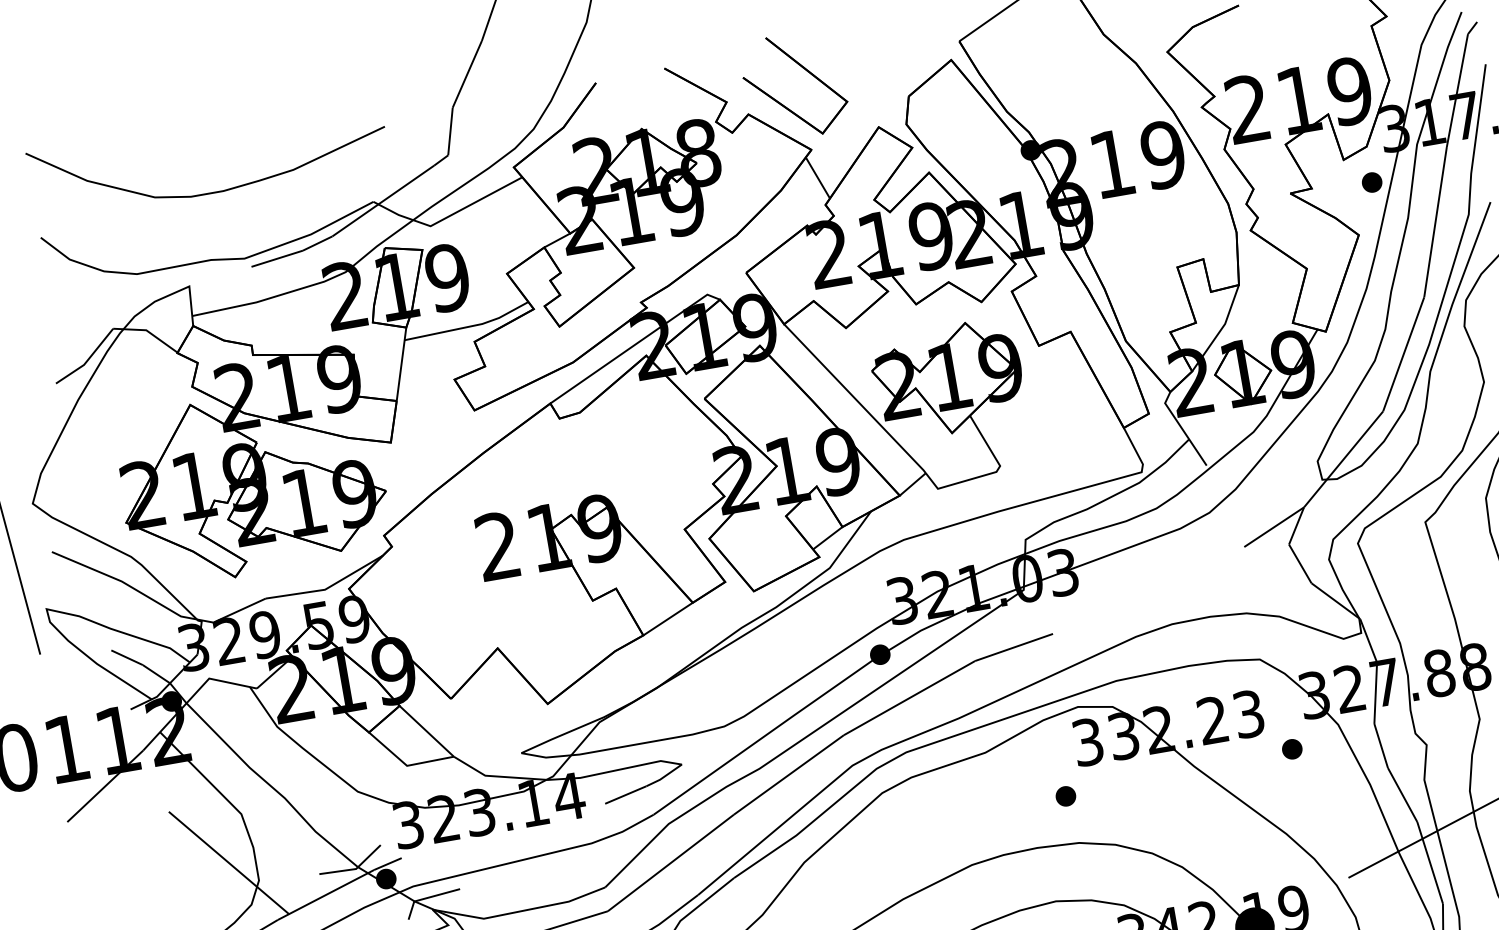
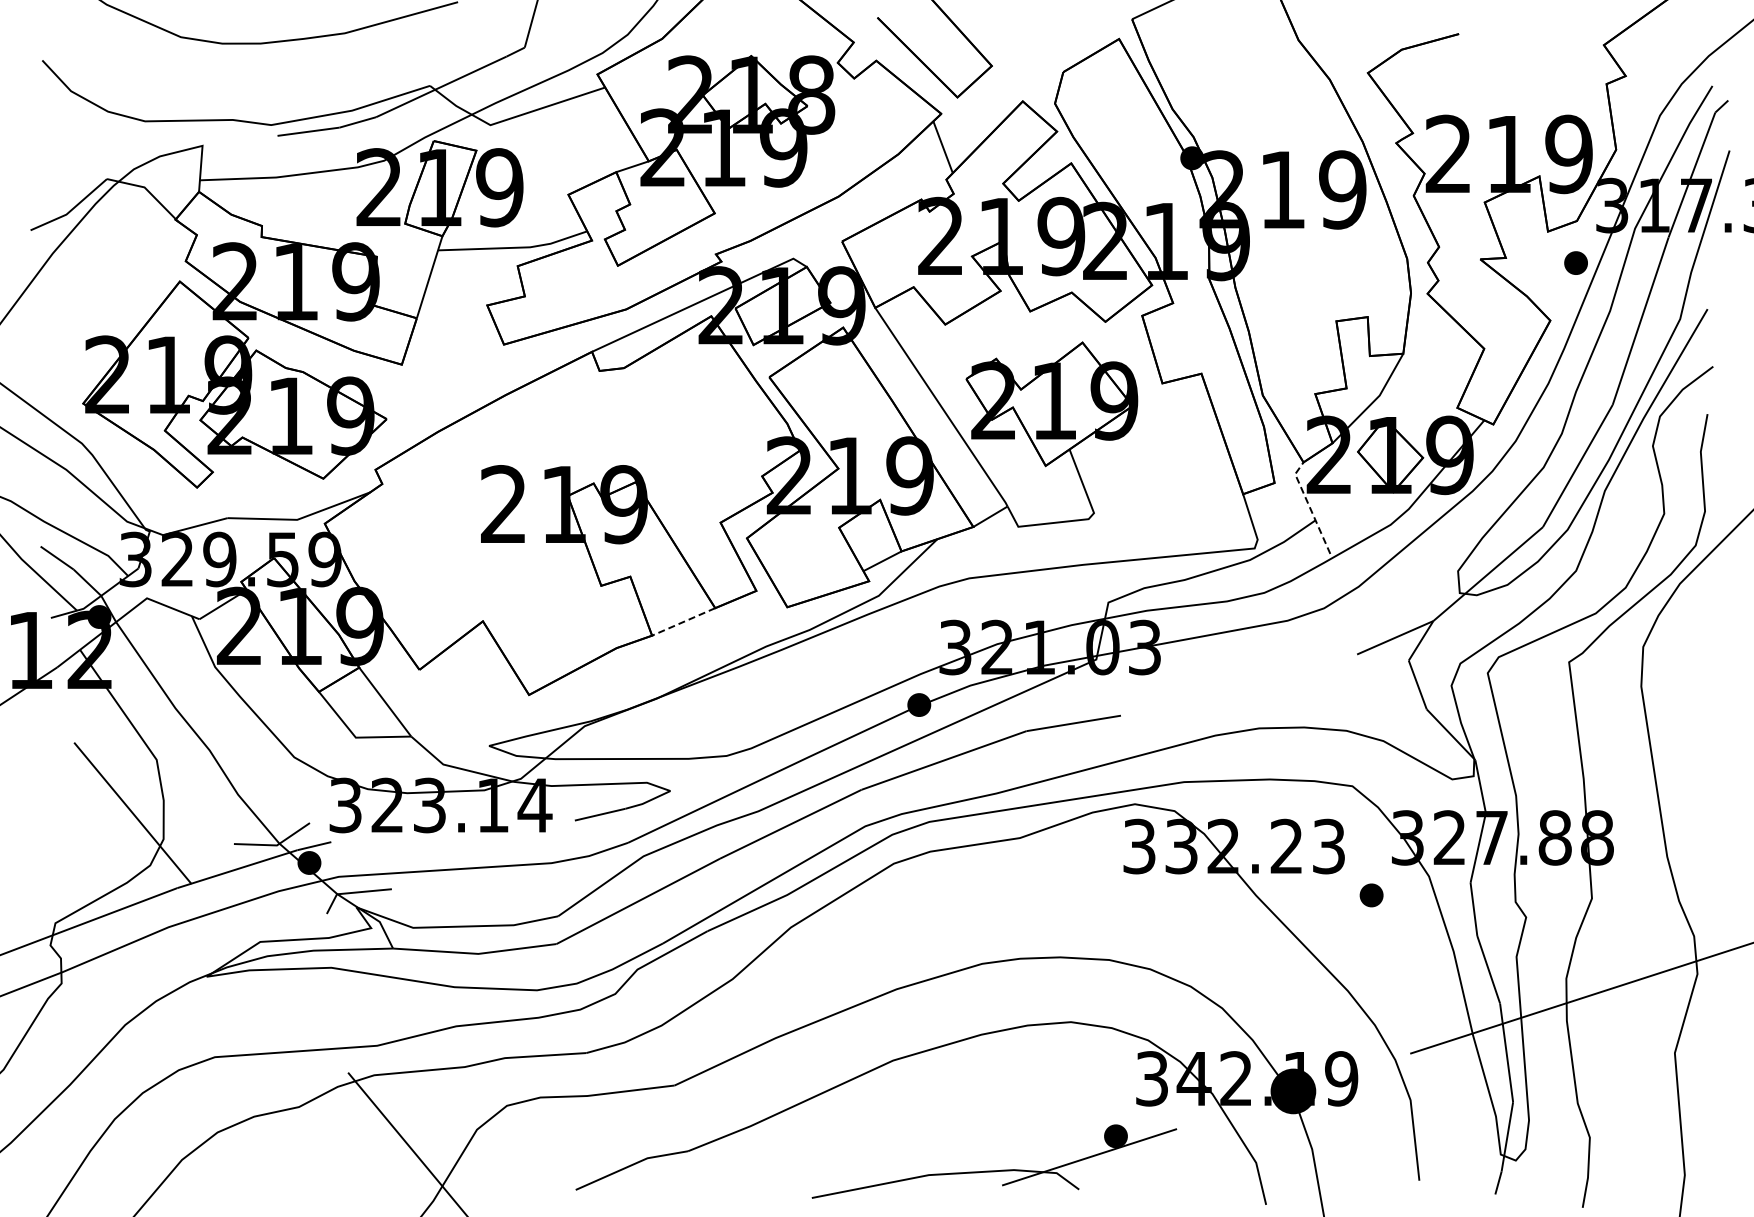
line: (1181, 428) -> (1309, 506), solid -> dashed
line: (668, 619) -> (683, 622), solid -> dashed
part: (1065, 795) -> (1103, 903), removed

